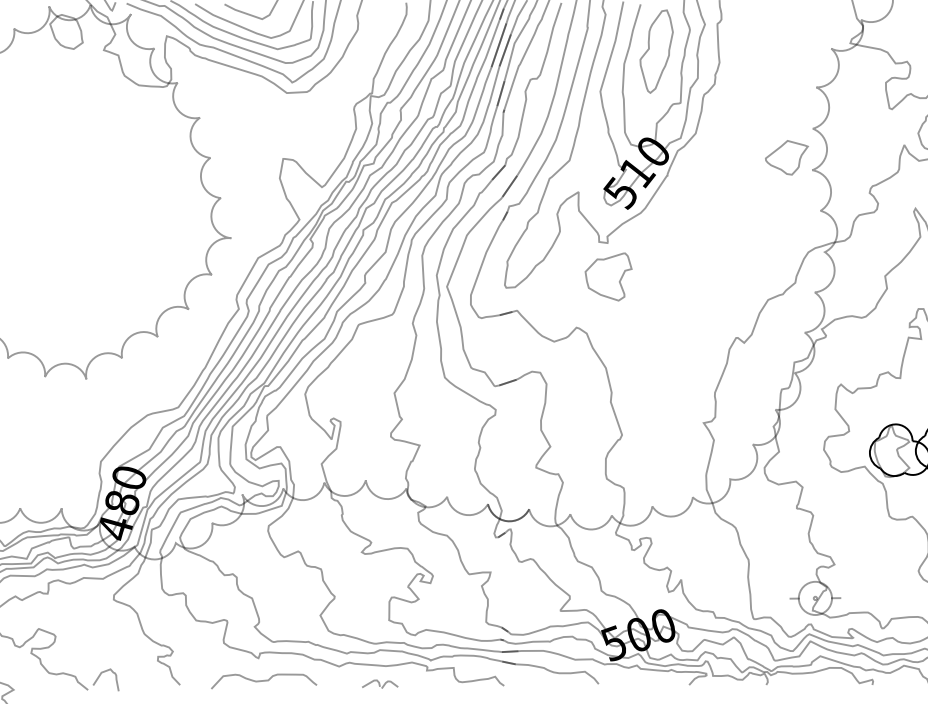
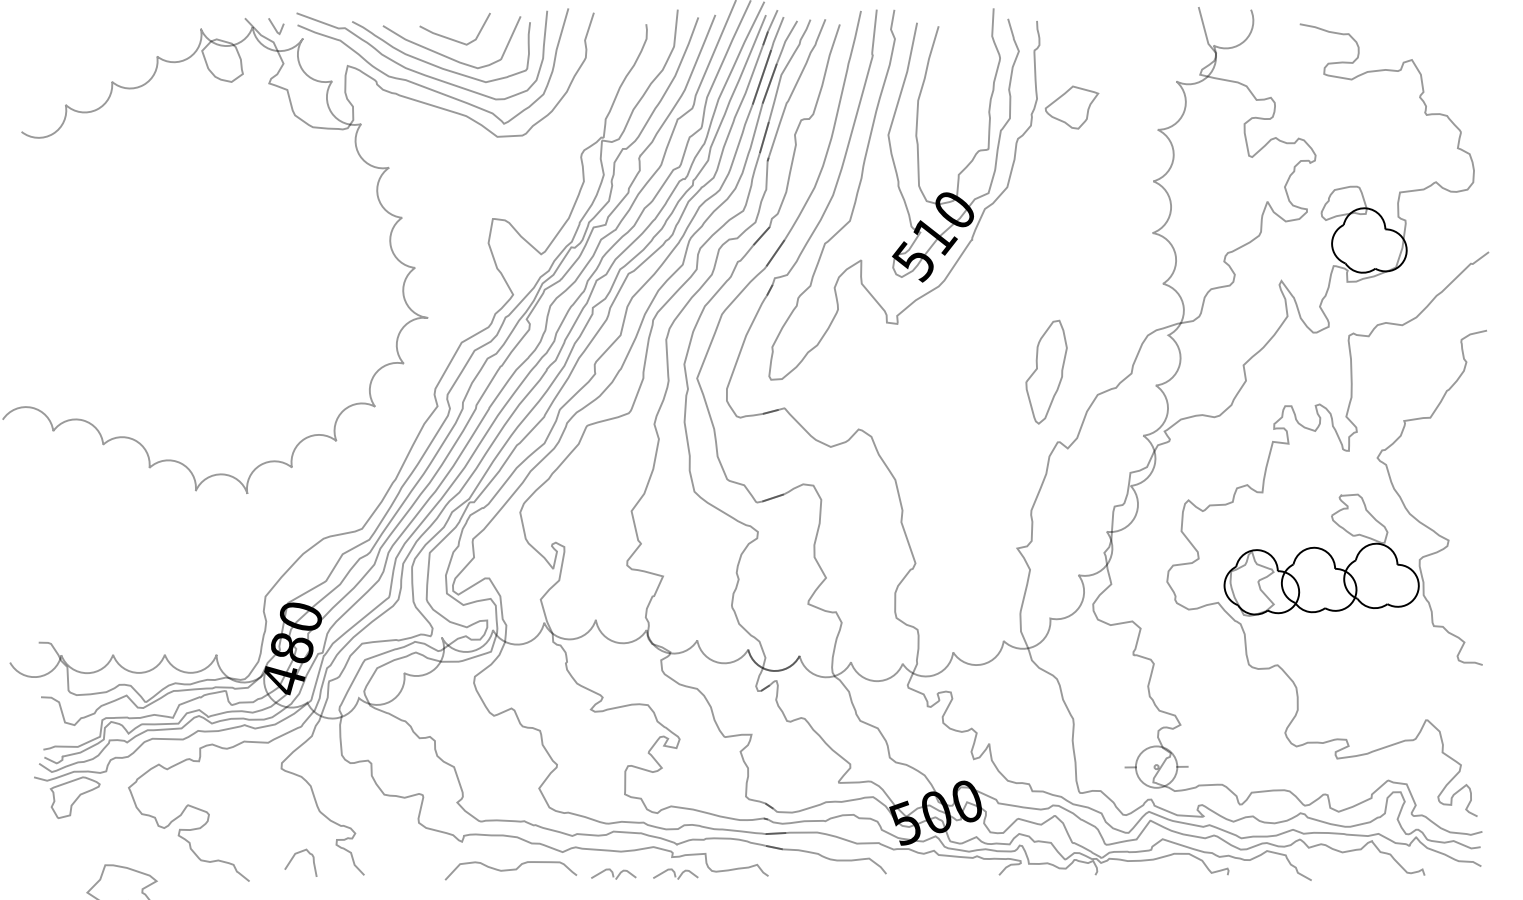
part: (656, 51) -> (1046, 372), moved
part: (787, 157) -> (1072, 107), moved
part: (608, 277) -> (898, 366), removed
curve: (100, 676) -> (293, 858), moved
curve: (263, 681) -> (510, 870), moved
part: (429, 683) -> (675, 873), added

